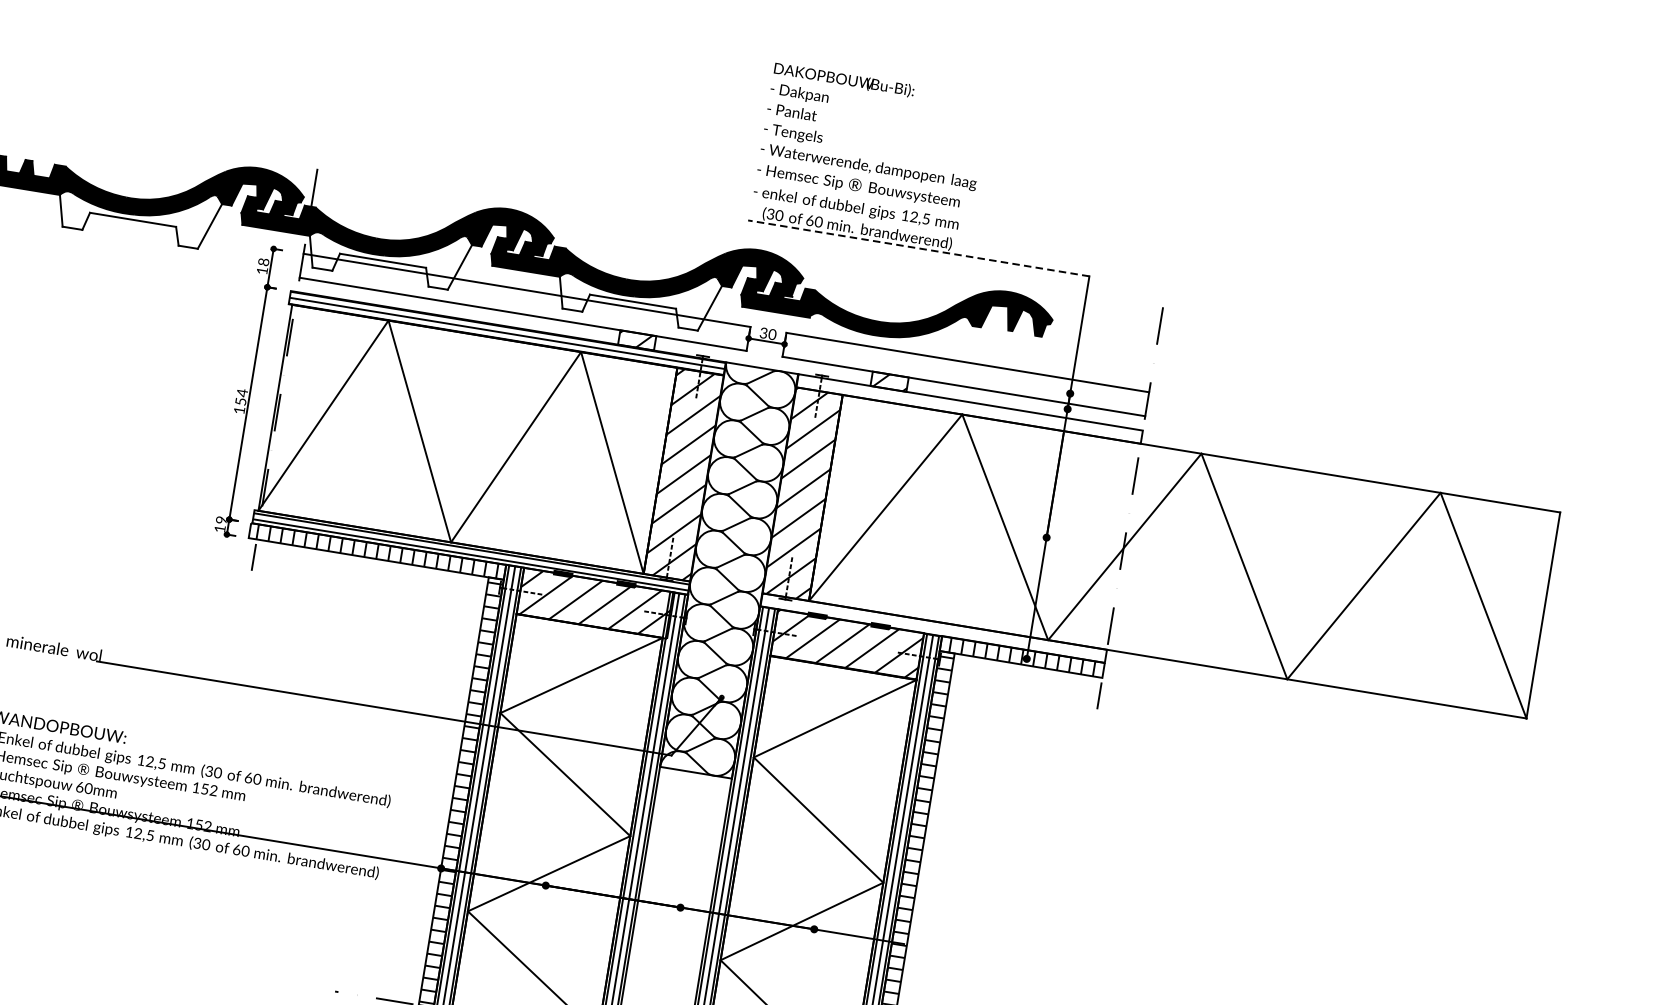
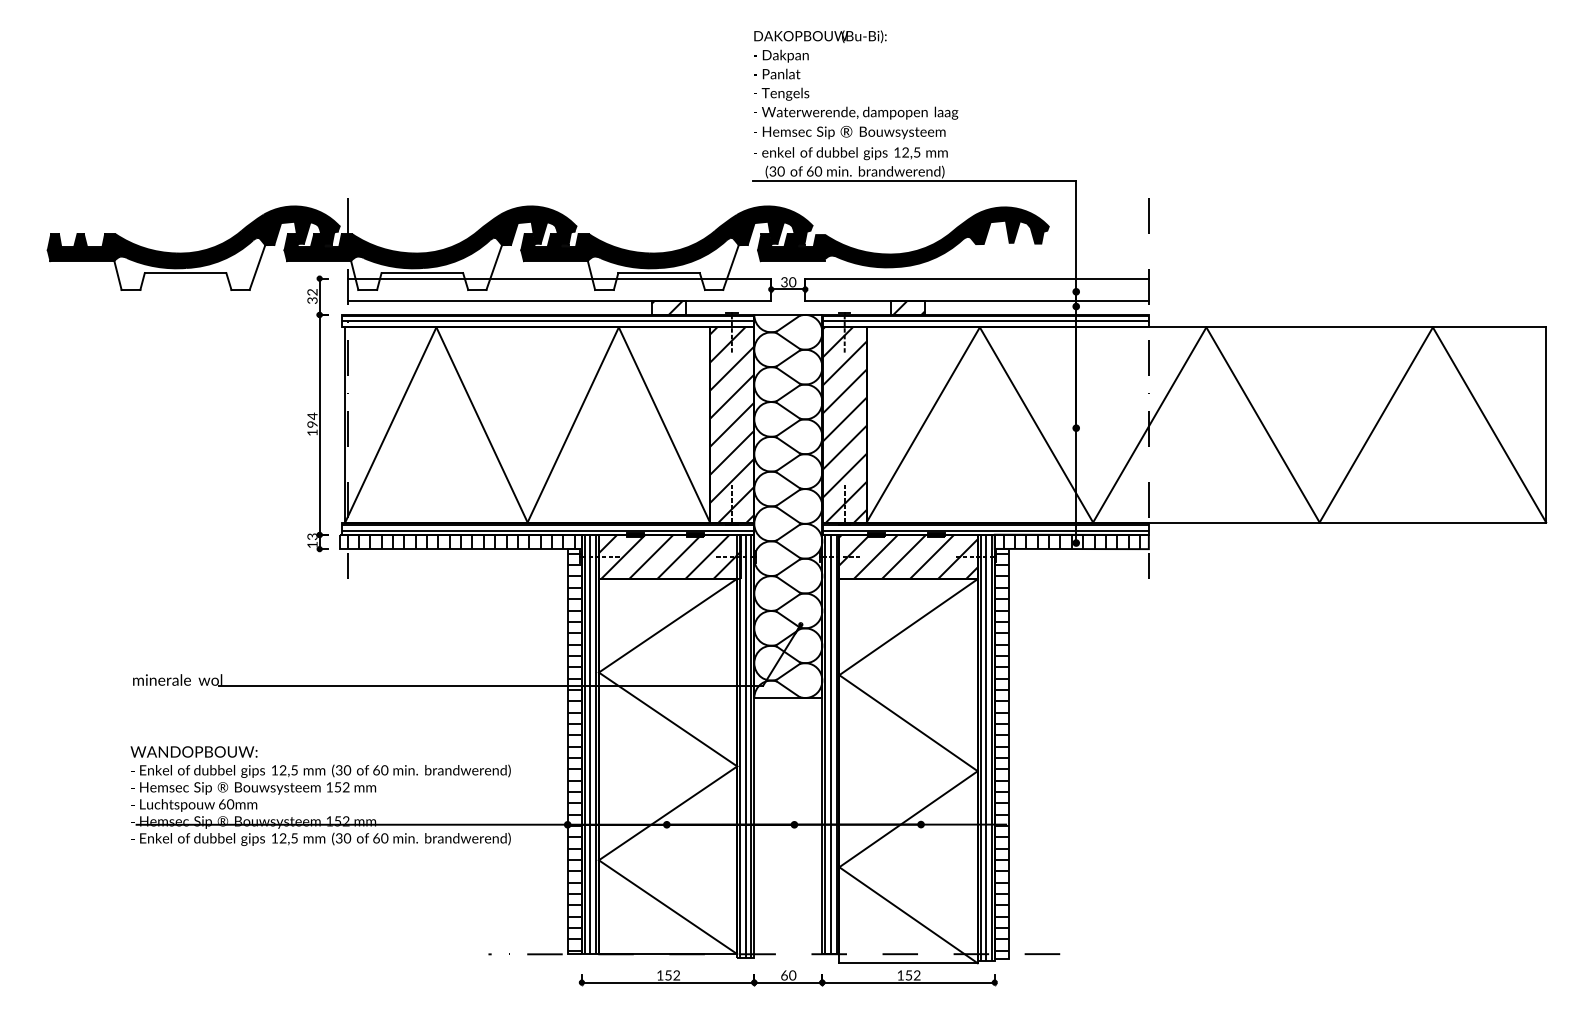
line: (918, 248) -> (914, 180), dashed -> solid
text: (263, 266) -> (312, 296), 18 -> 32
text: (240, 401) -> (312, 424), 154 -> 194
hatch: (969, 408) -> (985, 320), added
text: (221, 519) -> (312, 536), 19 -> 13
hatch: (933, 627) -> (985, 528), added

